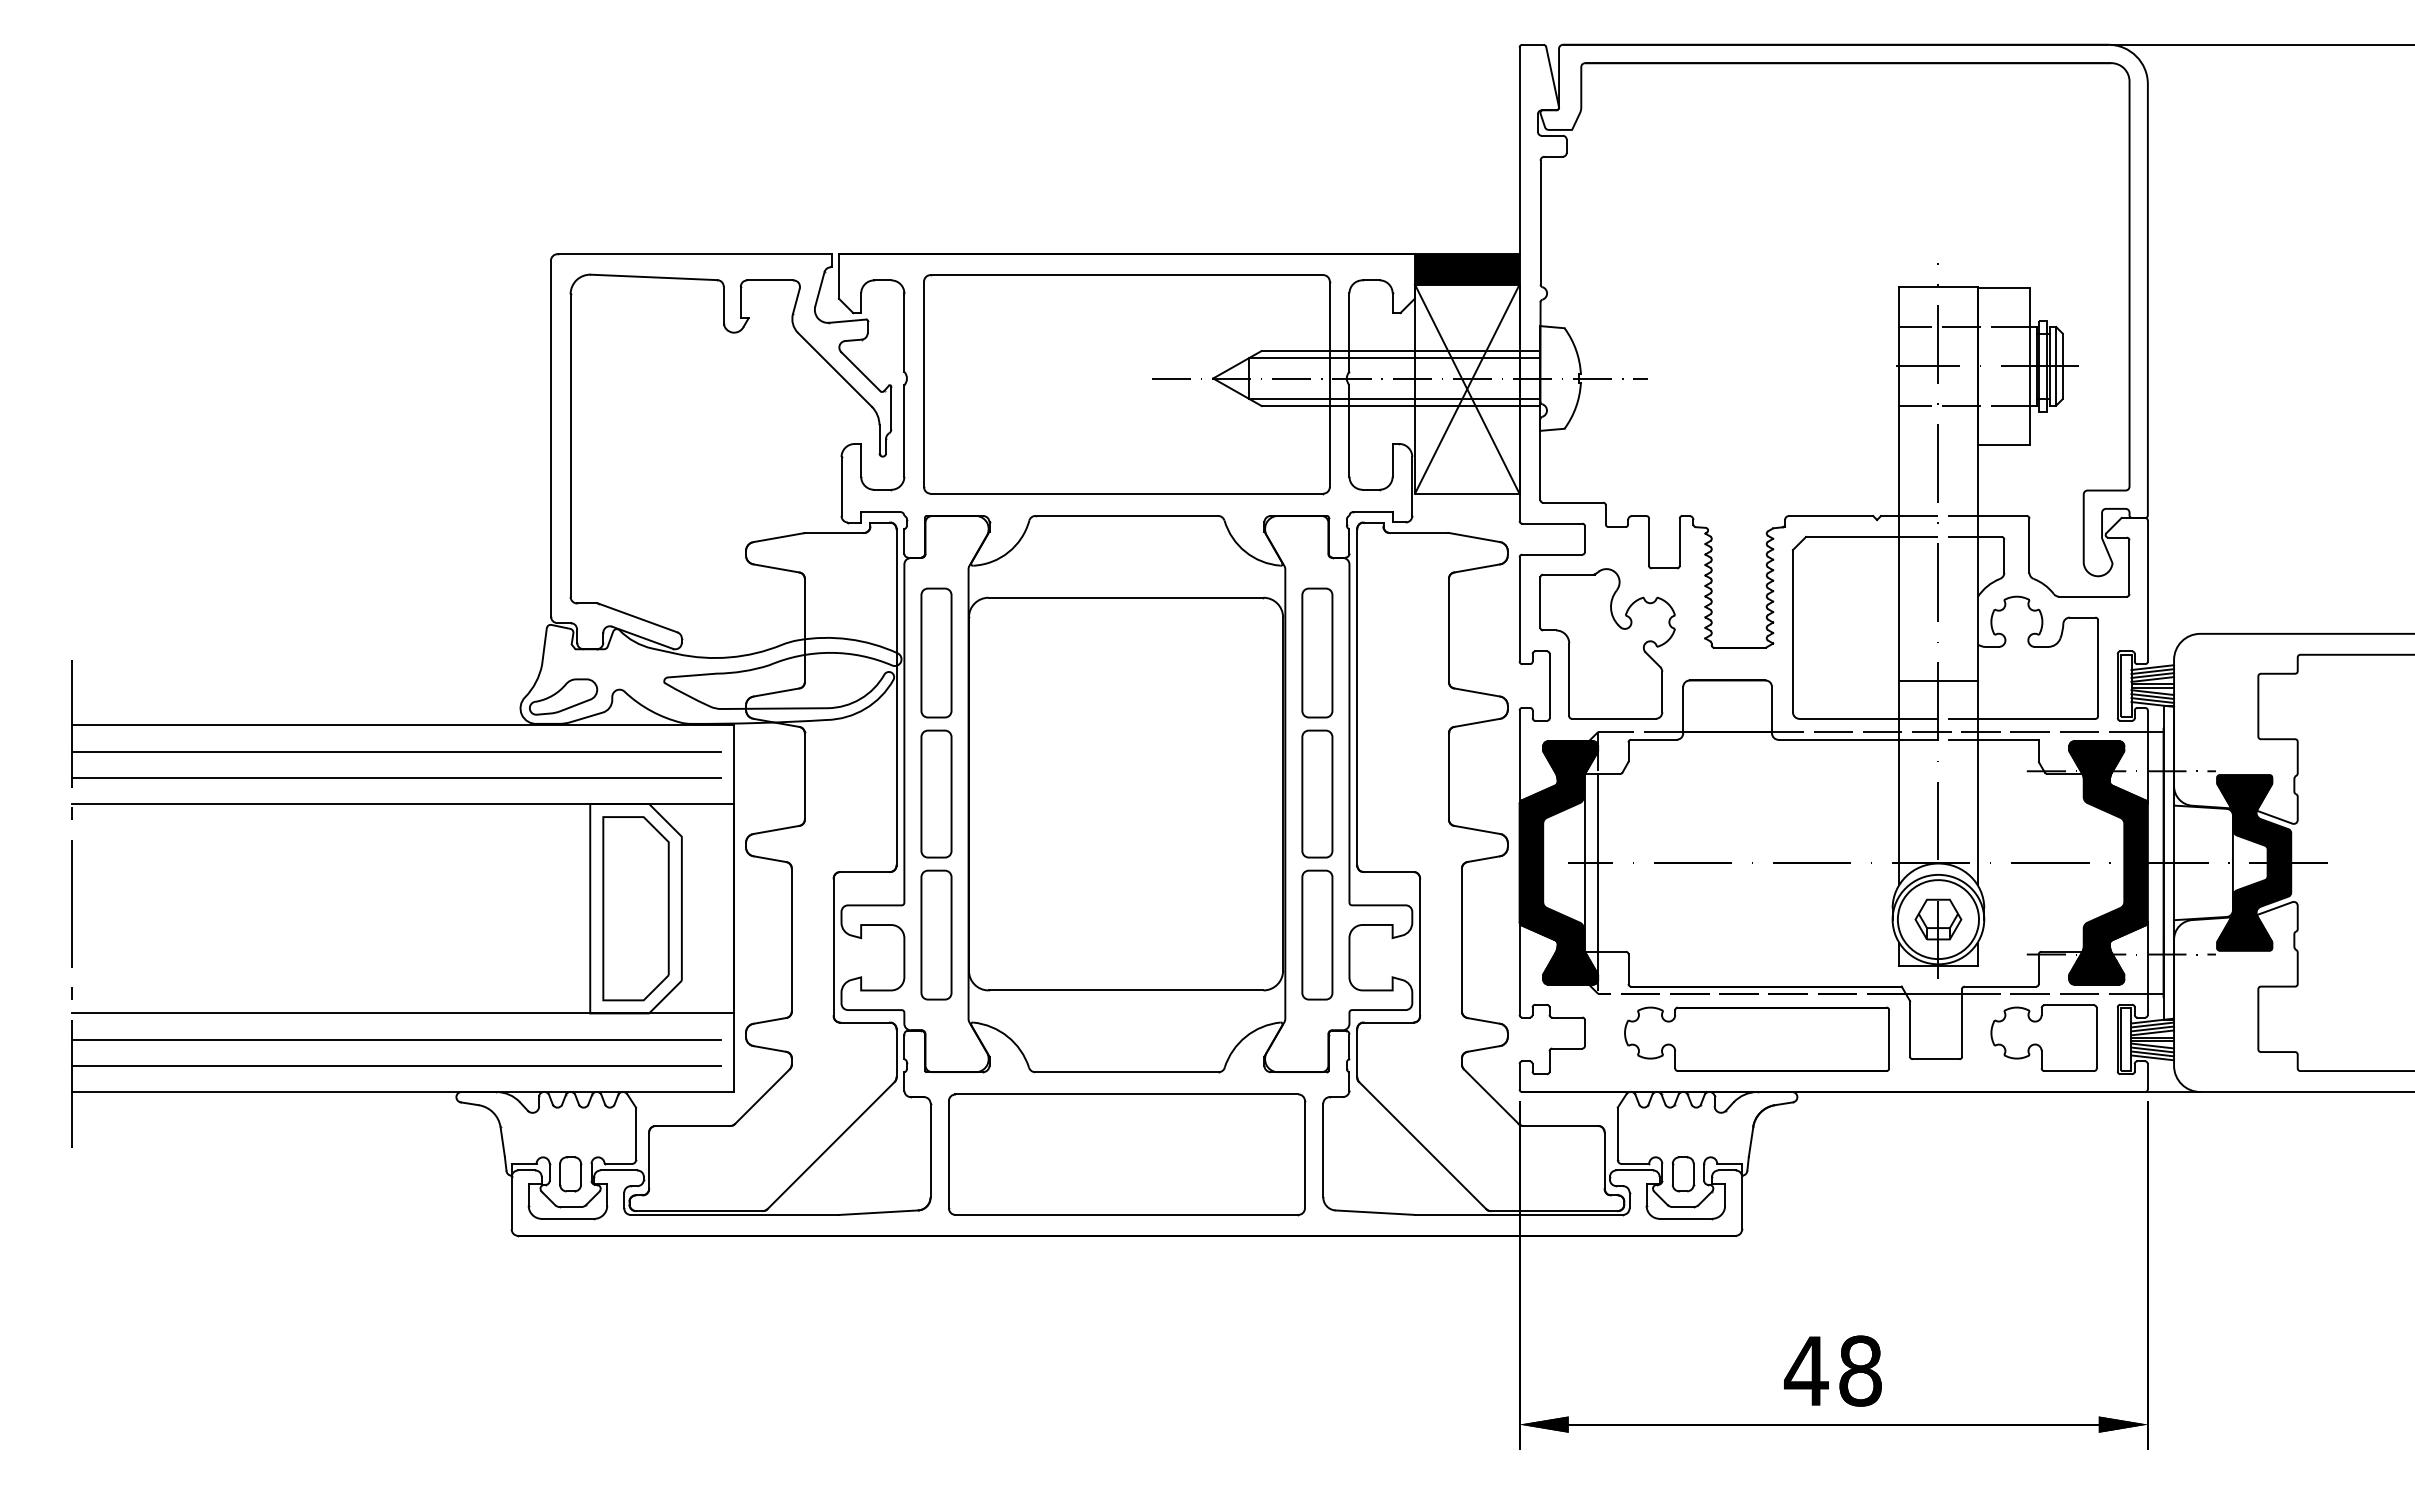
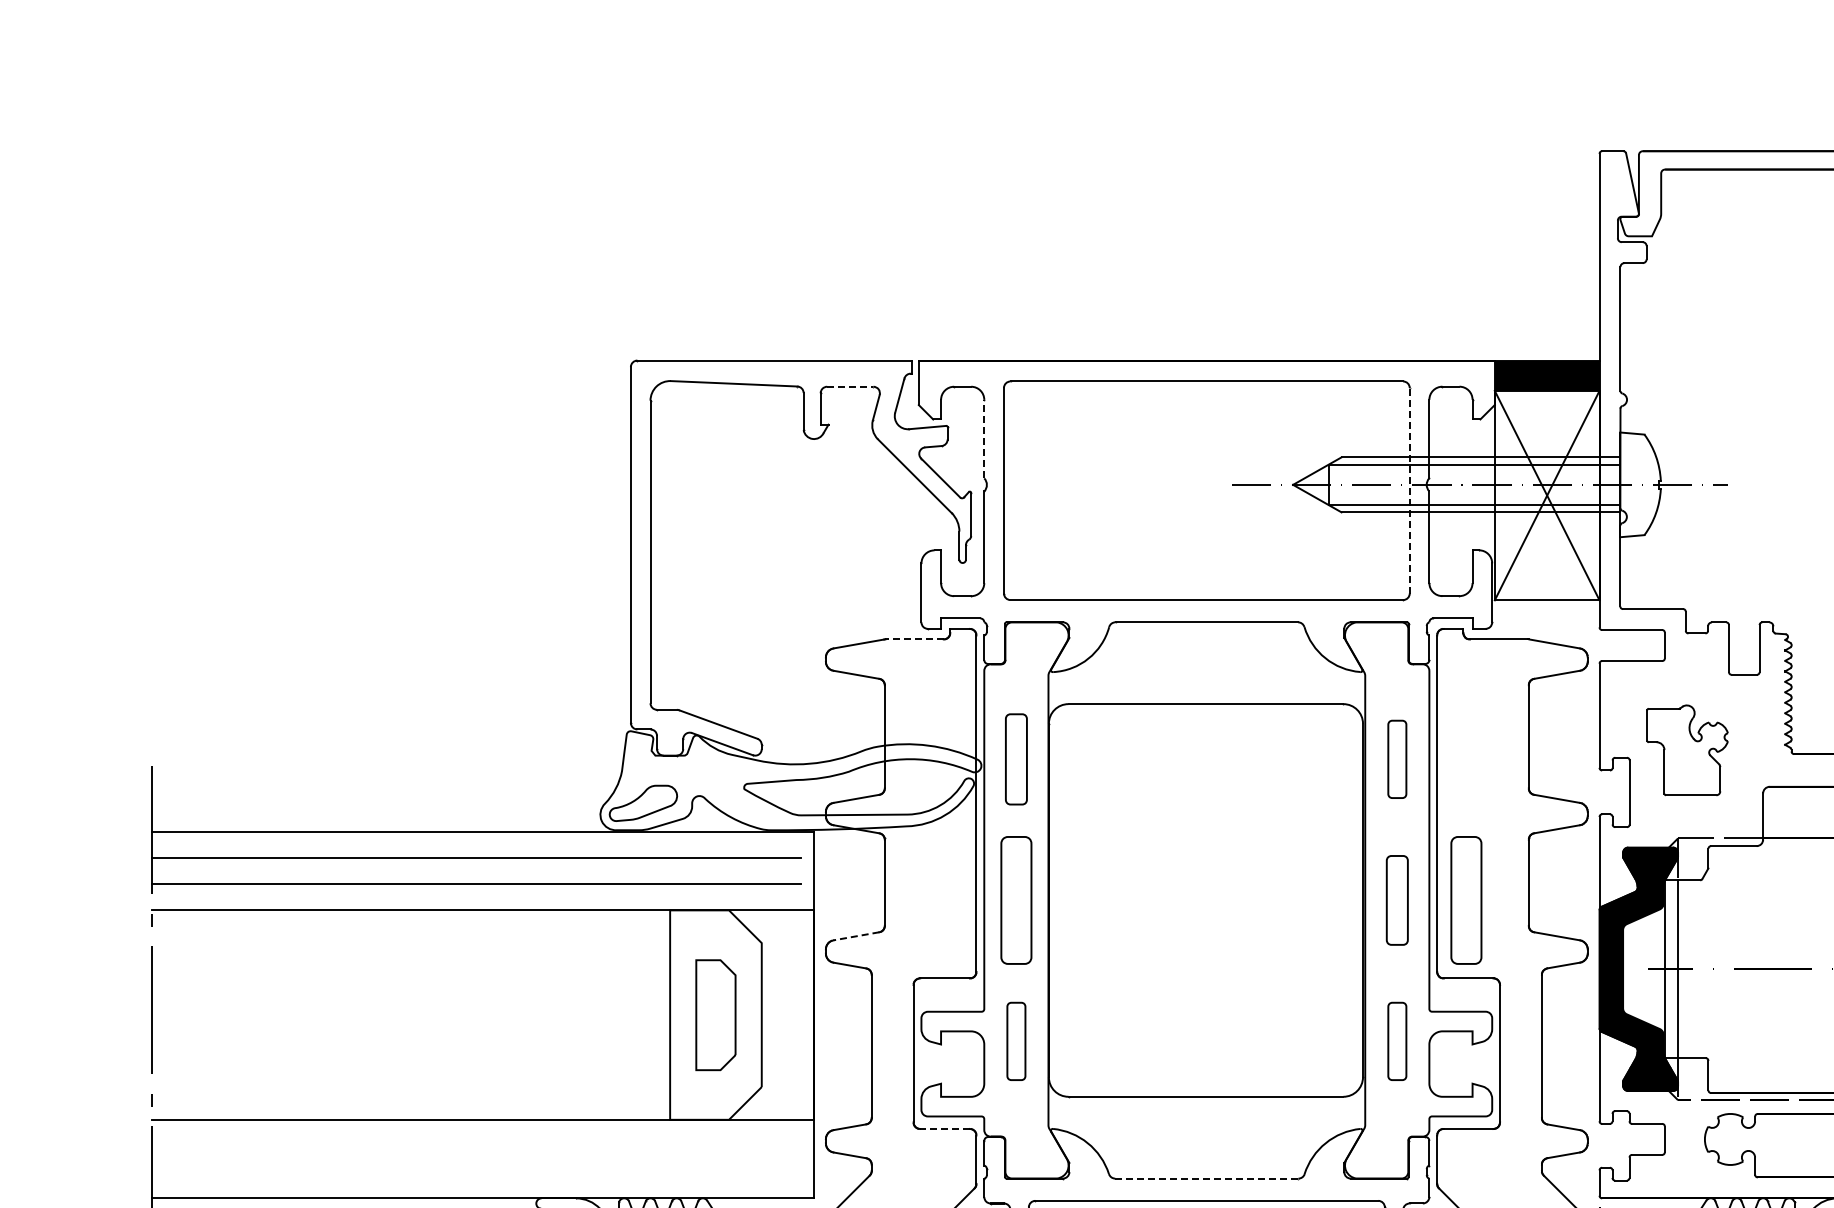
line: (770, 280) -> (850, 386), solid -> dashed
line: (904, 332) -> (984, 438), solid -> dashed
line: (1329, 384) -> (1409, 490), solid -> dashed
line: (834, 533) -> (914, 639), solid -> dashed
part: (1607, 643) -> (1687, 749), size x0.6
part: (936, 652) -> (1016, 758), size x0.7
part: (1317, 652) -> (1397, 758), size x0.6
part: (1317, 793) -> (1397, 899), size x0.7
part: (1386, 793) -> (1466, 899), added
line: (776, 830) -> (856, 936), solid -> dashed
part: (635, 908) -> (715, 1014), size x0.6
part: (936, 934) -> (1016, 1040), size x0.6
part: (1317, 934) -> (1397, 1040), size x0.6
line: (865, 1022) -> (945, 1128), solid -> dashed
line: (396, 1039) -> (476, 1145), removed
line: (396, 1065) -> (476, 1171), removed
line: (1126, 1072) -> (1206, 1178), solid -> dashed

